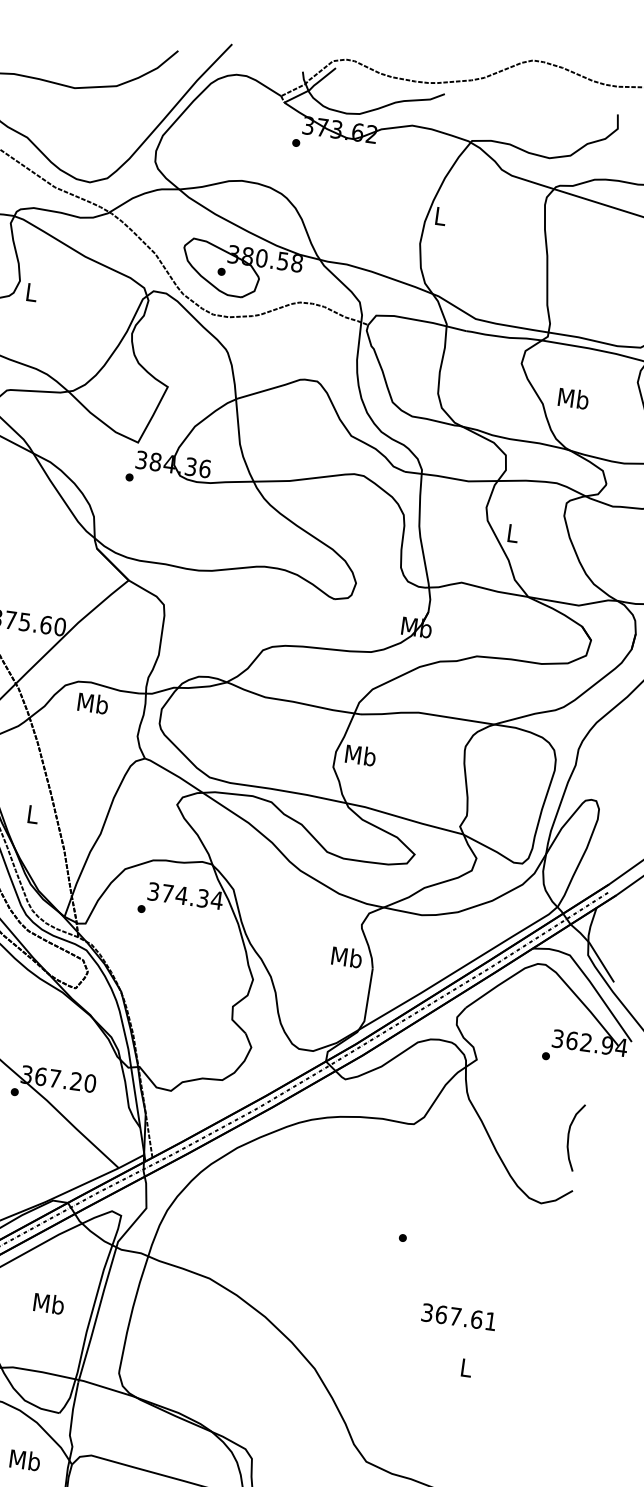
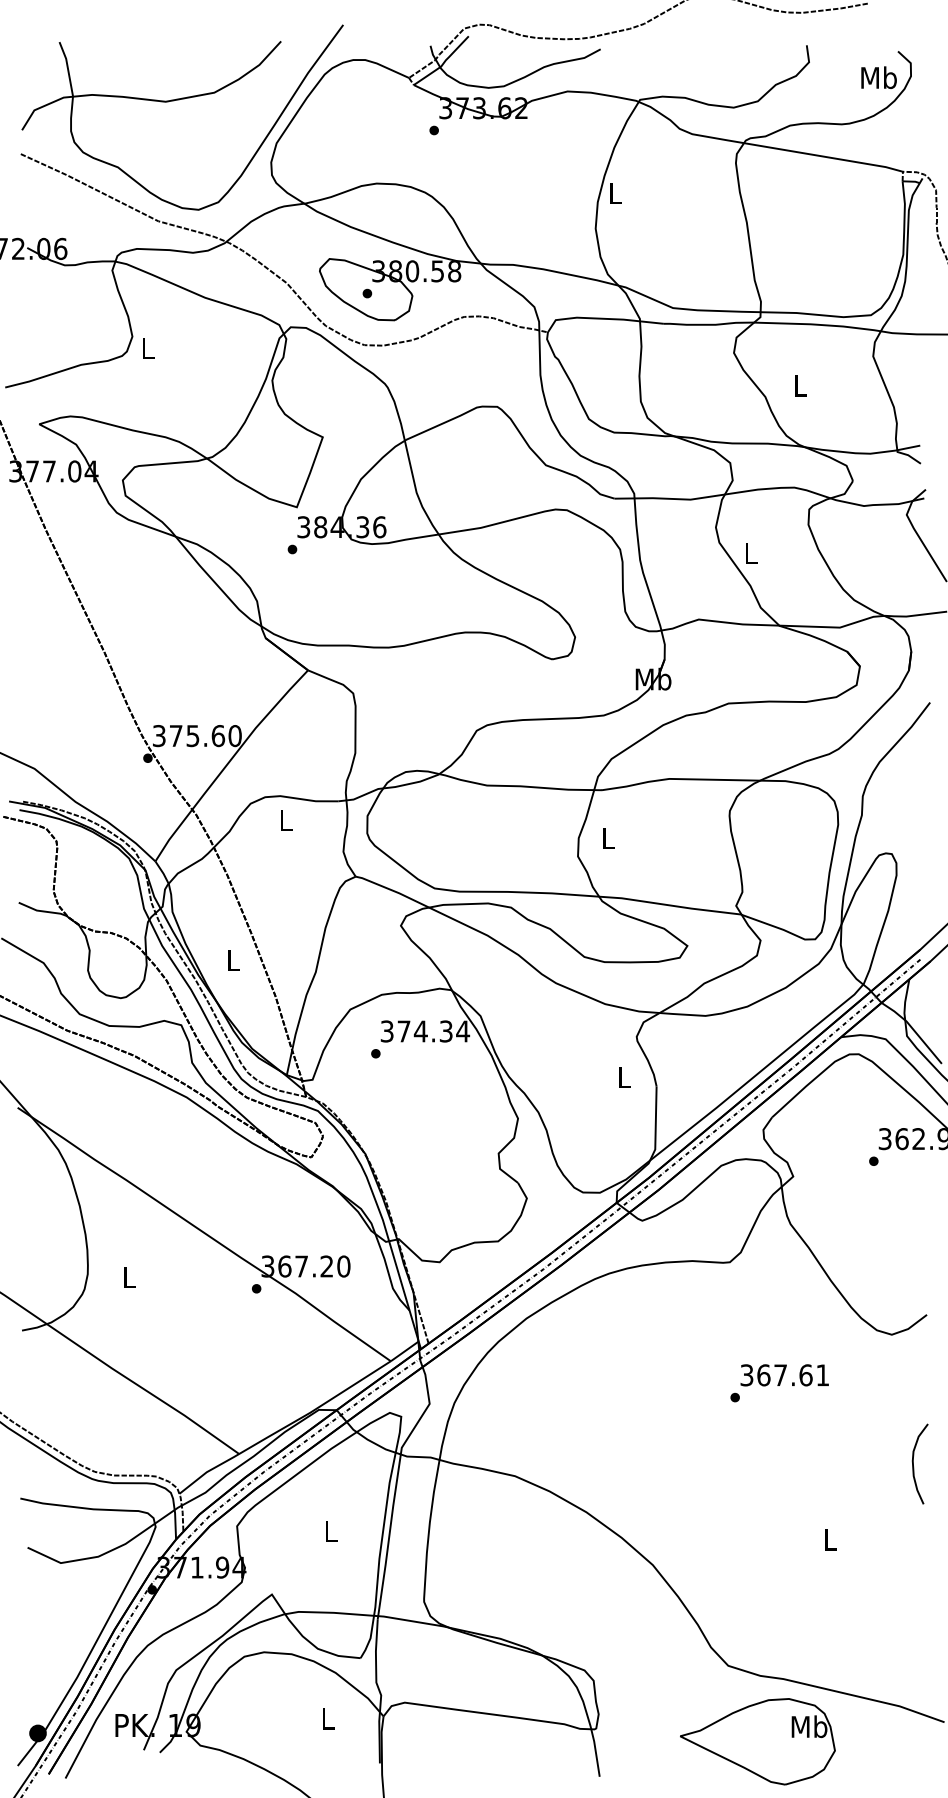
text: (573, 398) -> (800, 385), Mb -> L
text: (92, 703) -> (285, 820), Mb -> L
text: (360, 755) -> (608, 838), Mb -> L
text: (346, 957) -> (624, 1077), Mb -> L
curve: (568, 1136) -> (913, 1463), moved
text: (48, 1303) -> (330, 1531), Mb -> L
text: (458, 1317) -> (784, 1375), moved
text: (24, 1459) -> (327, 1718), Mb -> L

